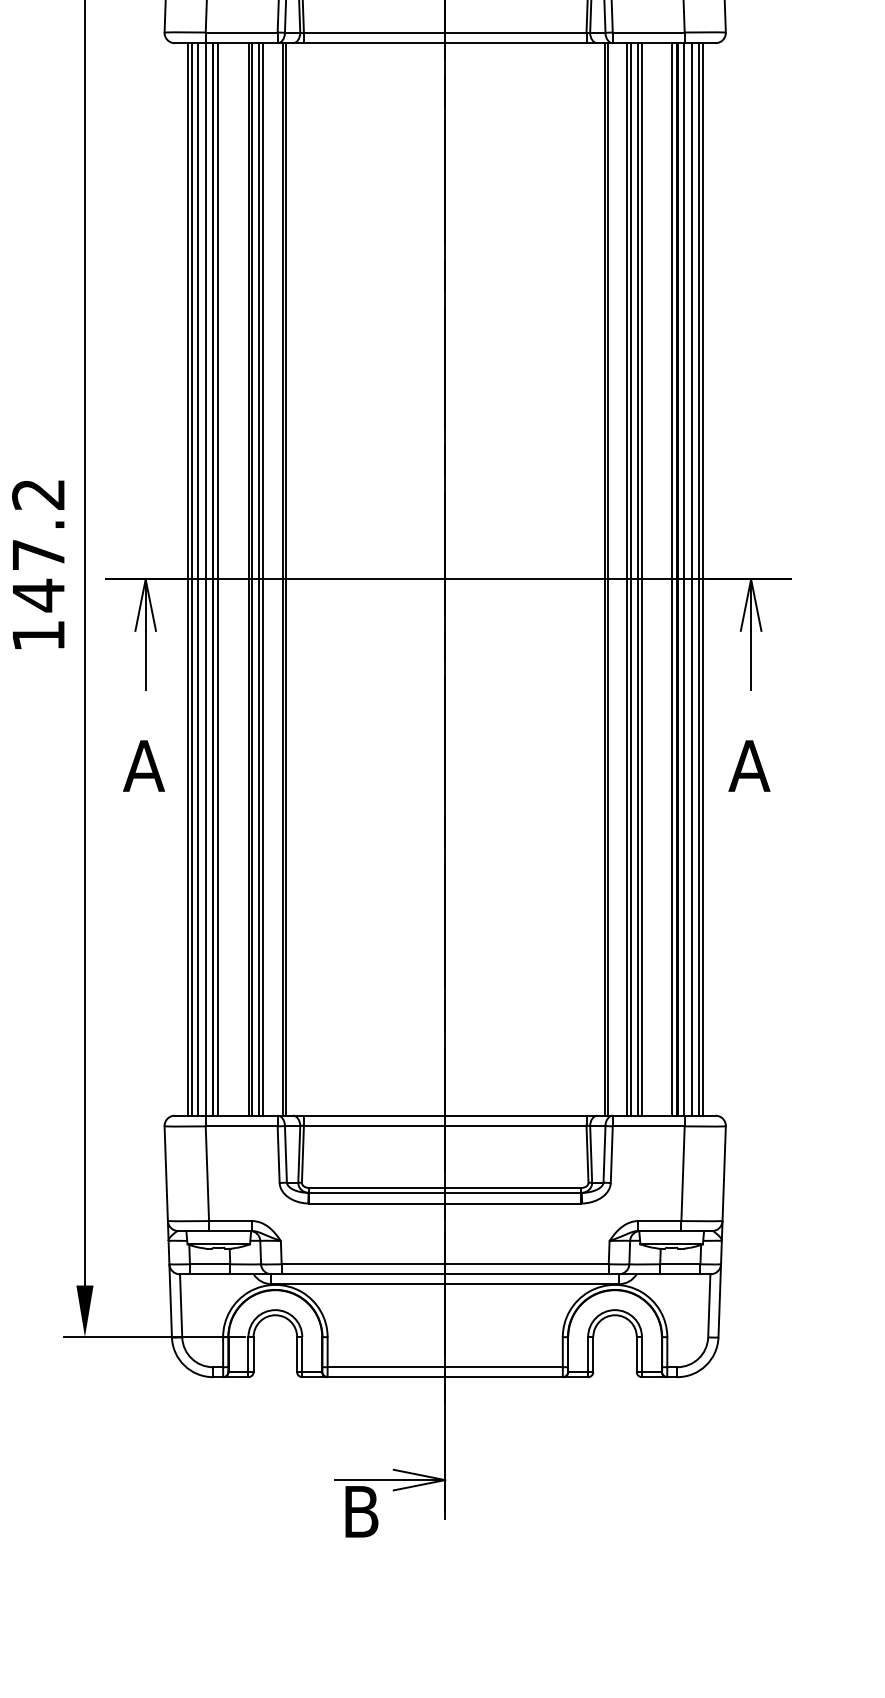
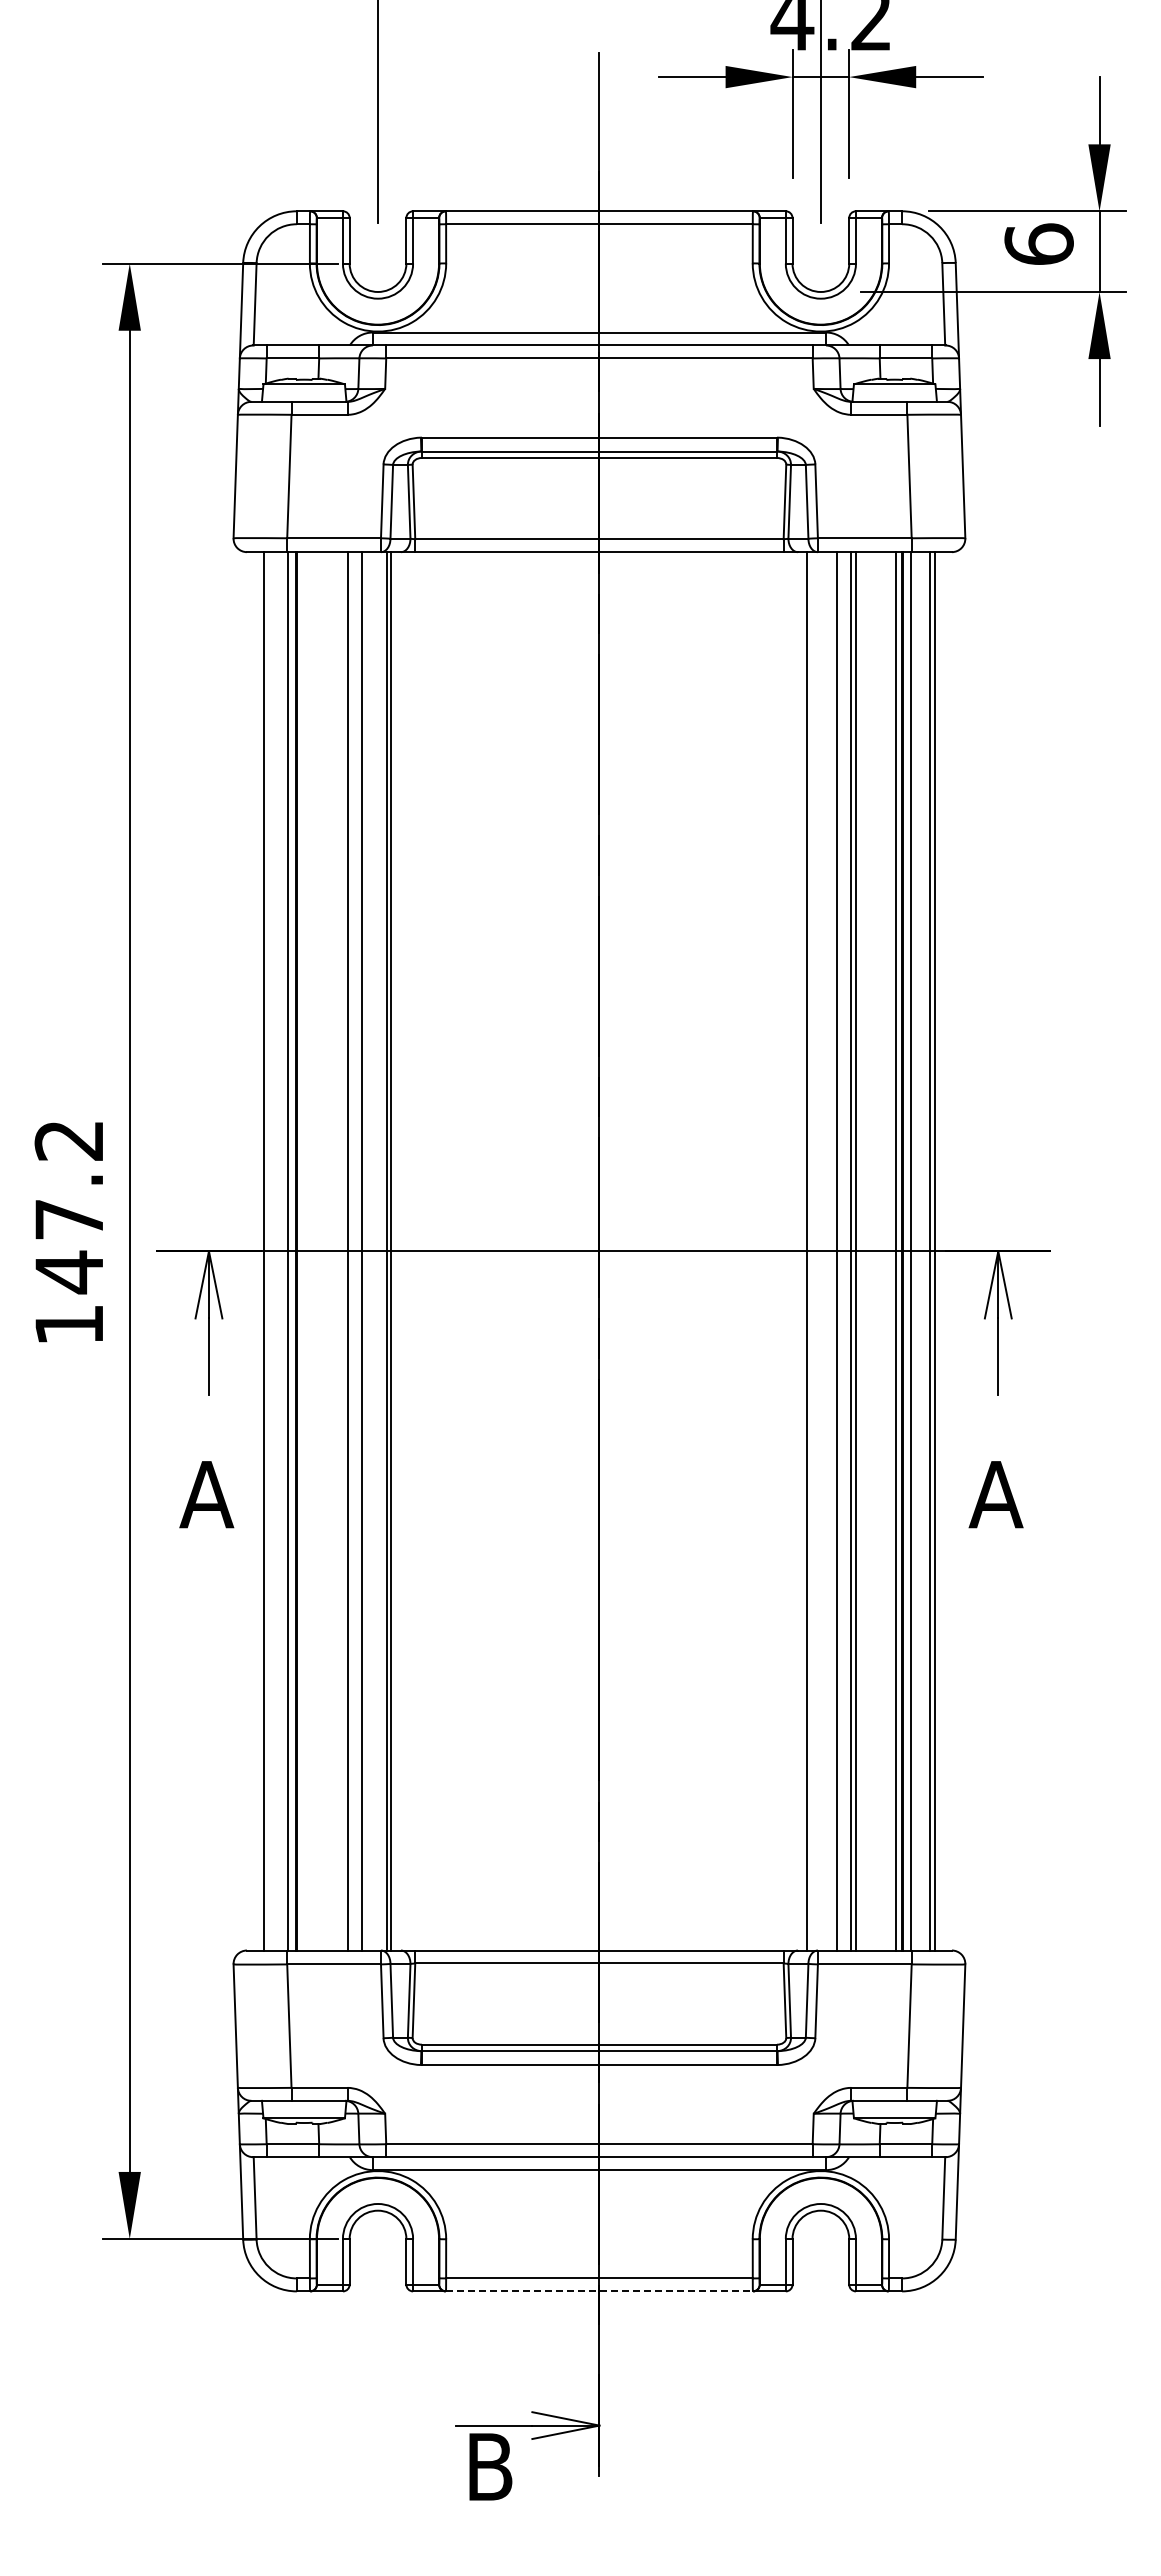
line: (192, 579) -> (269, 1251), removed
line: (198, 579) -> (277, 1251), removed
line: (218, 579) -> (303, 1251), removed
line: (248, 579) -> (343, 1251), removed
line: (259, 579) -> (357, 1251), removed
line: (607, 579) -> (811, 1251), removed
line: (630, 579) -> (841, 1251), removed
line: (692, 579) -> (921, 1251), removed
line: (445, 1377) -> (599, 2291), solid -> dashed

